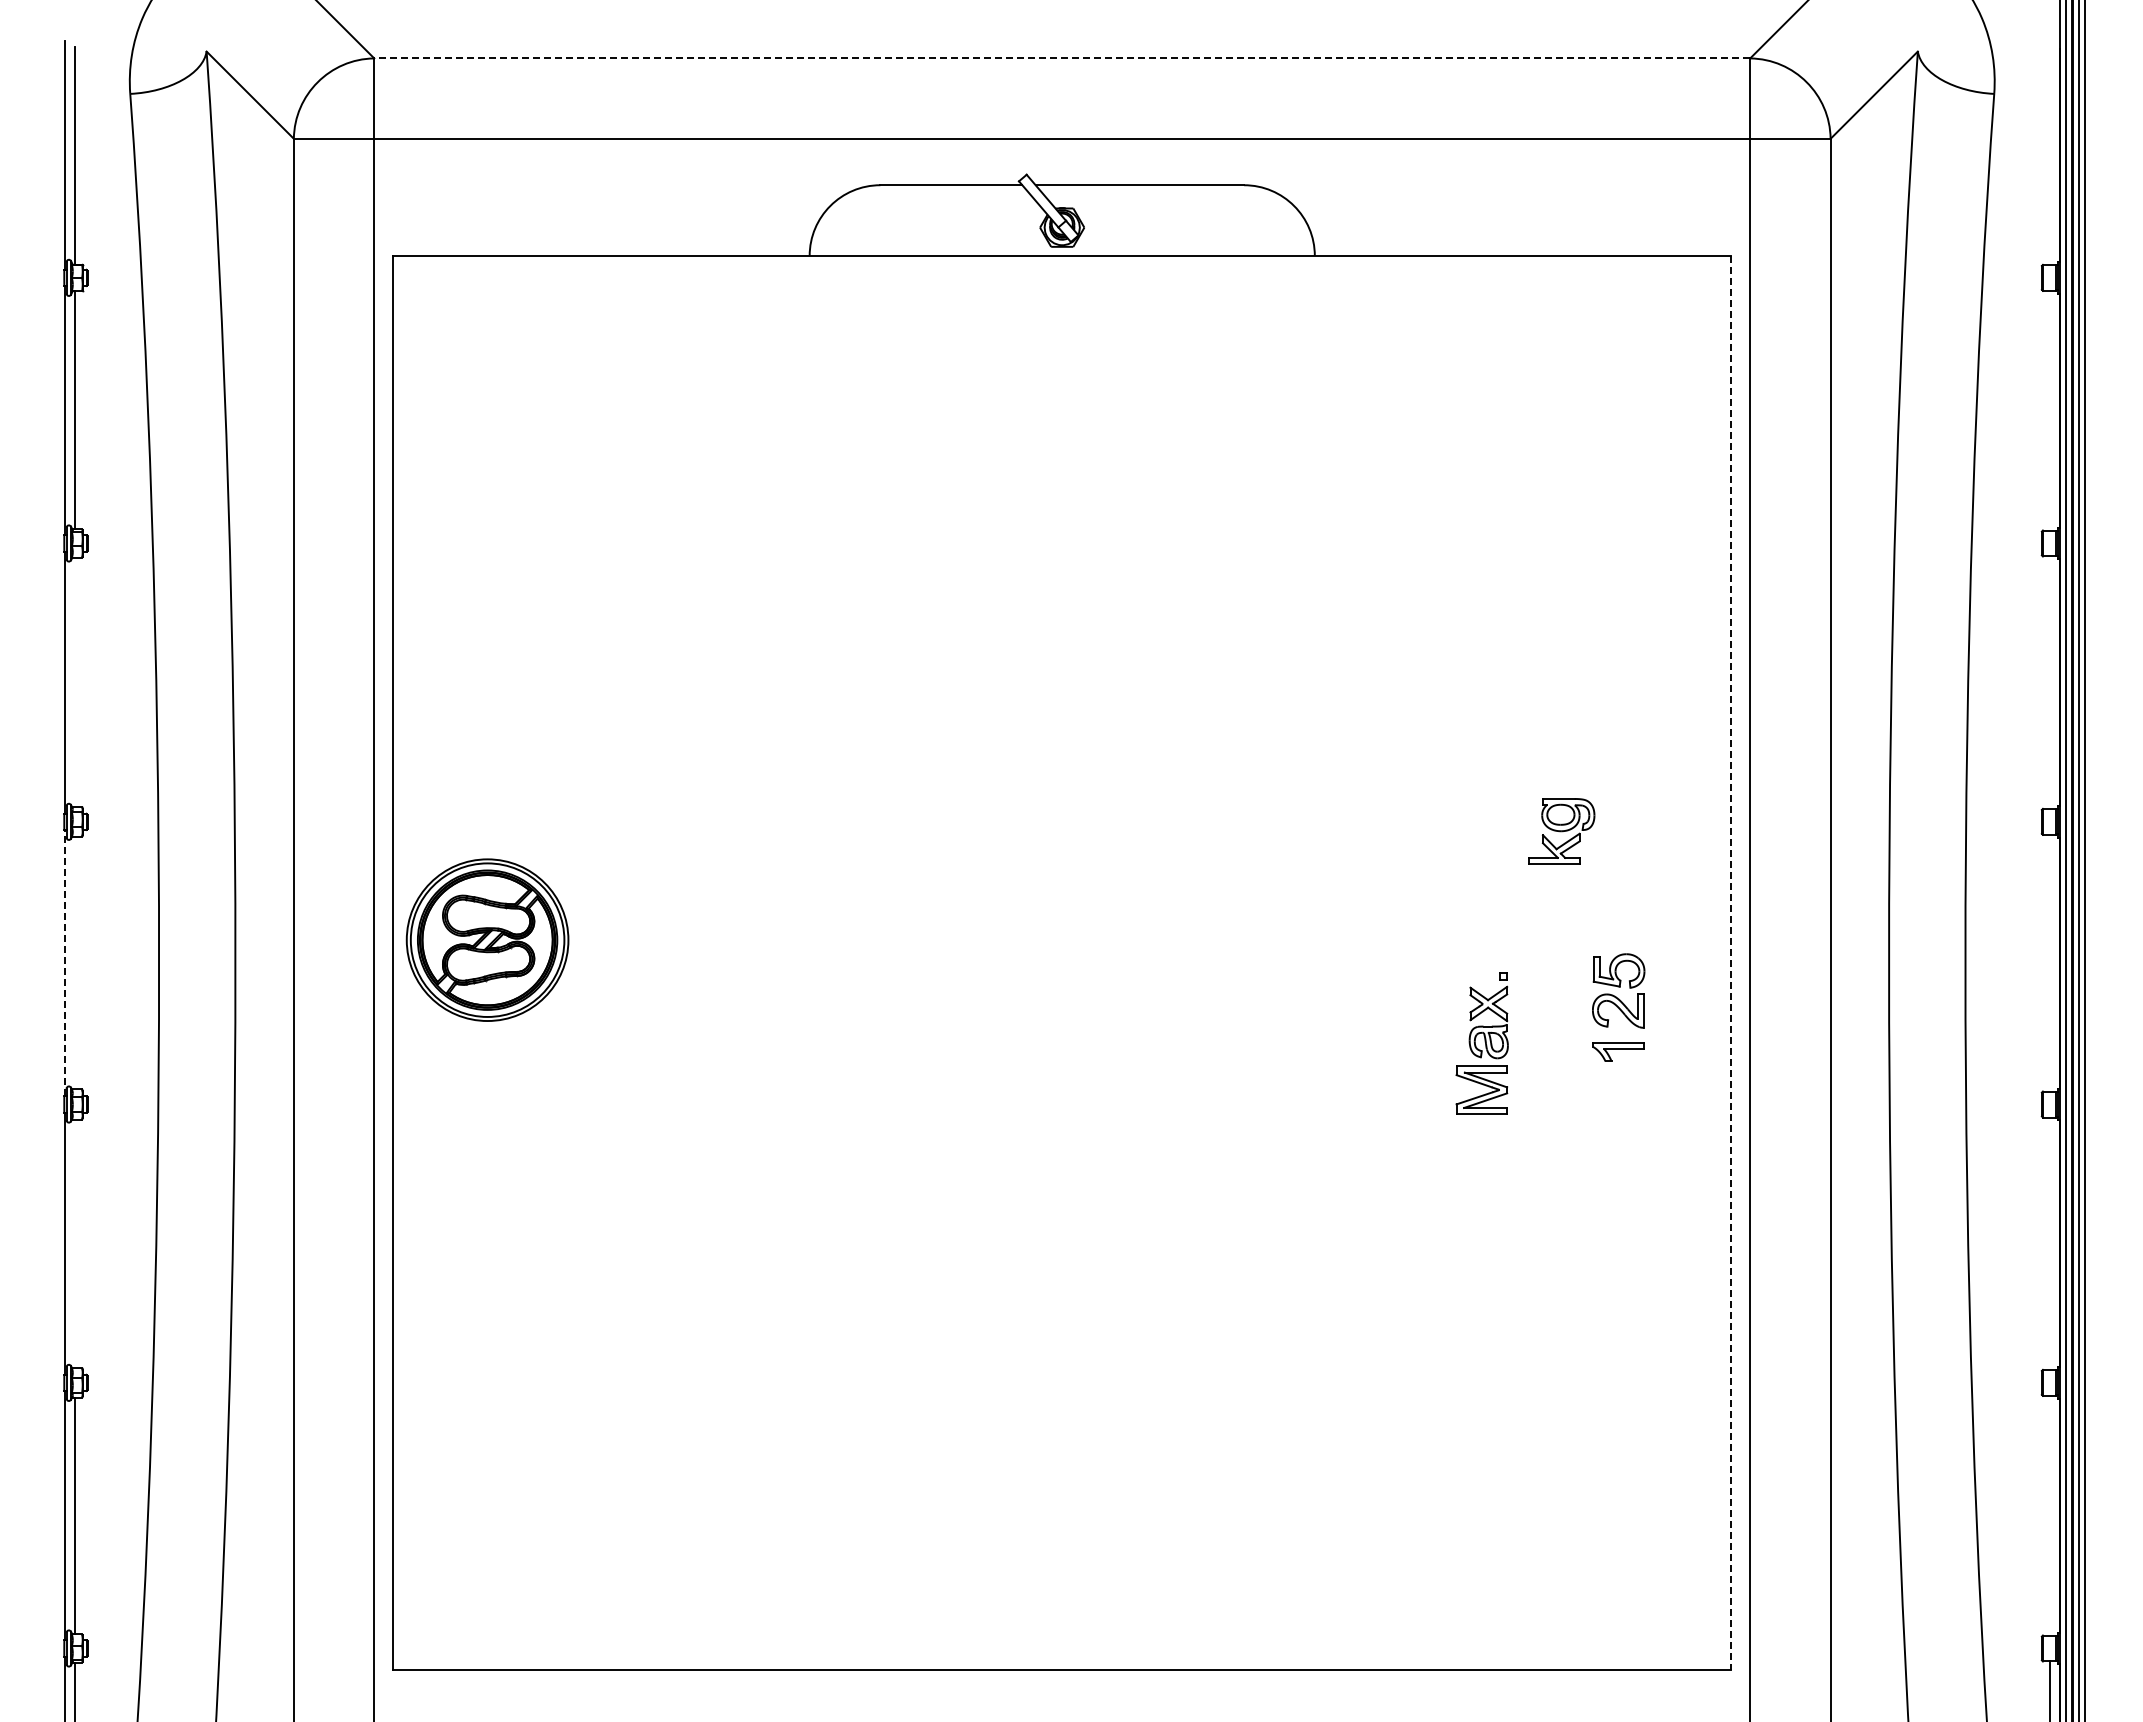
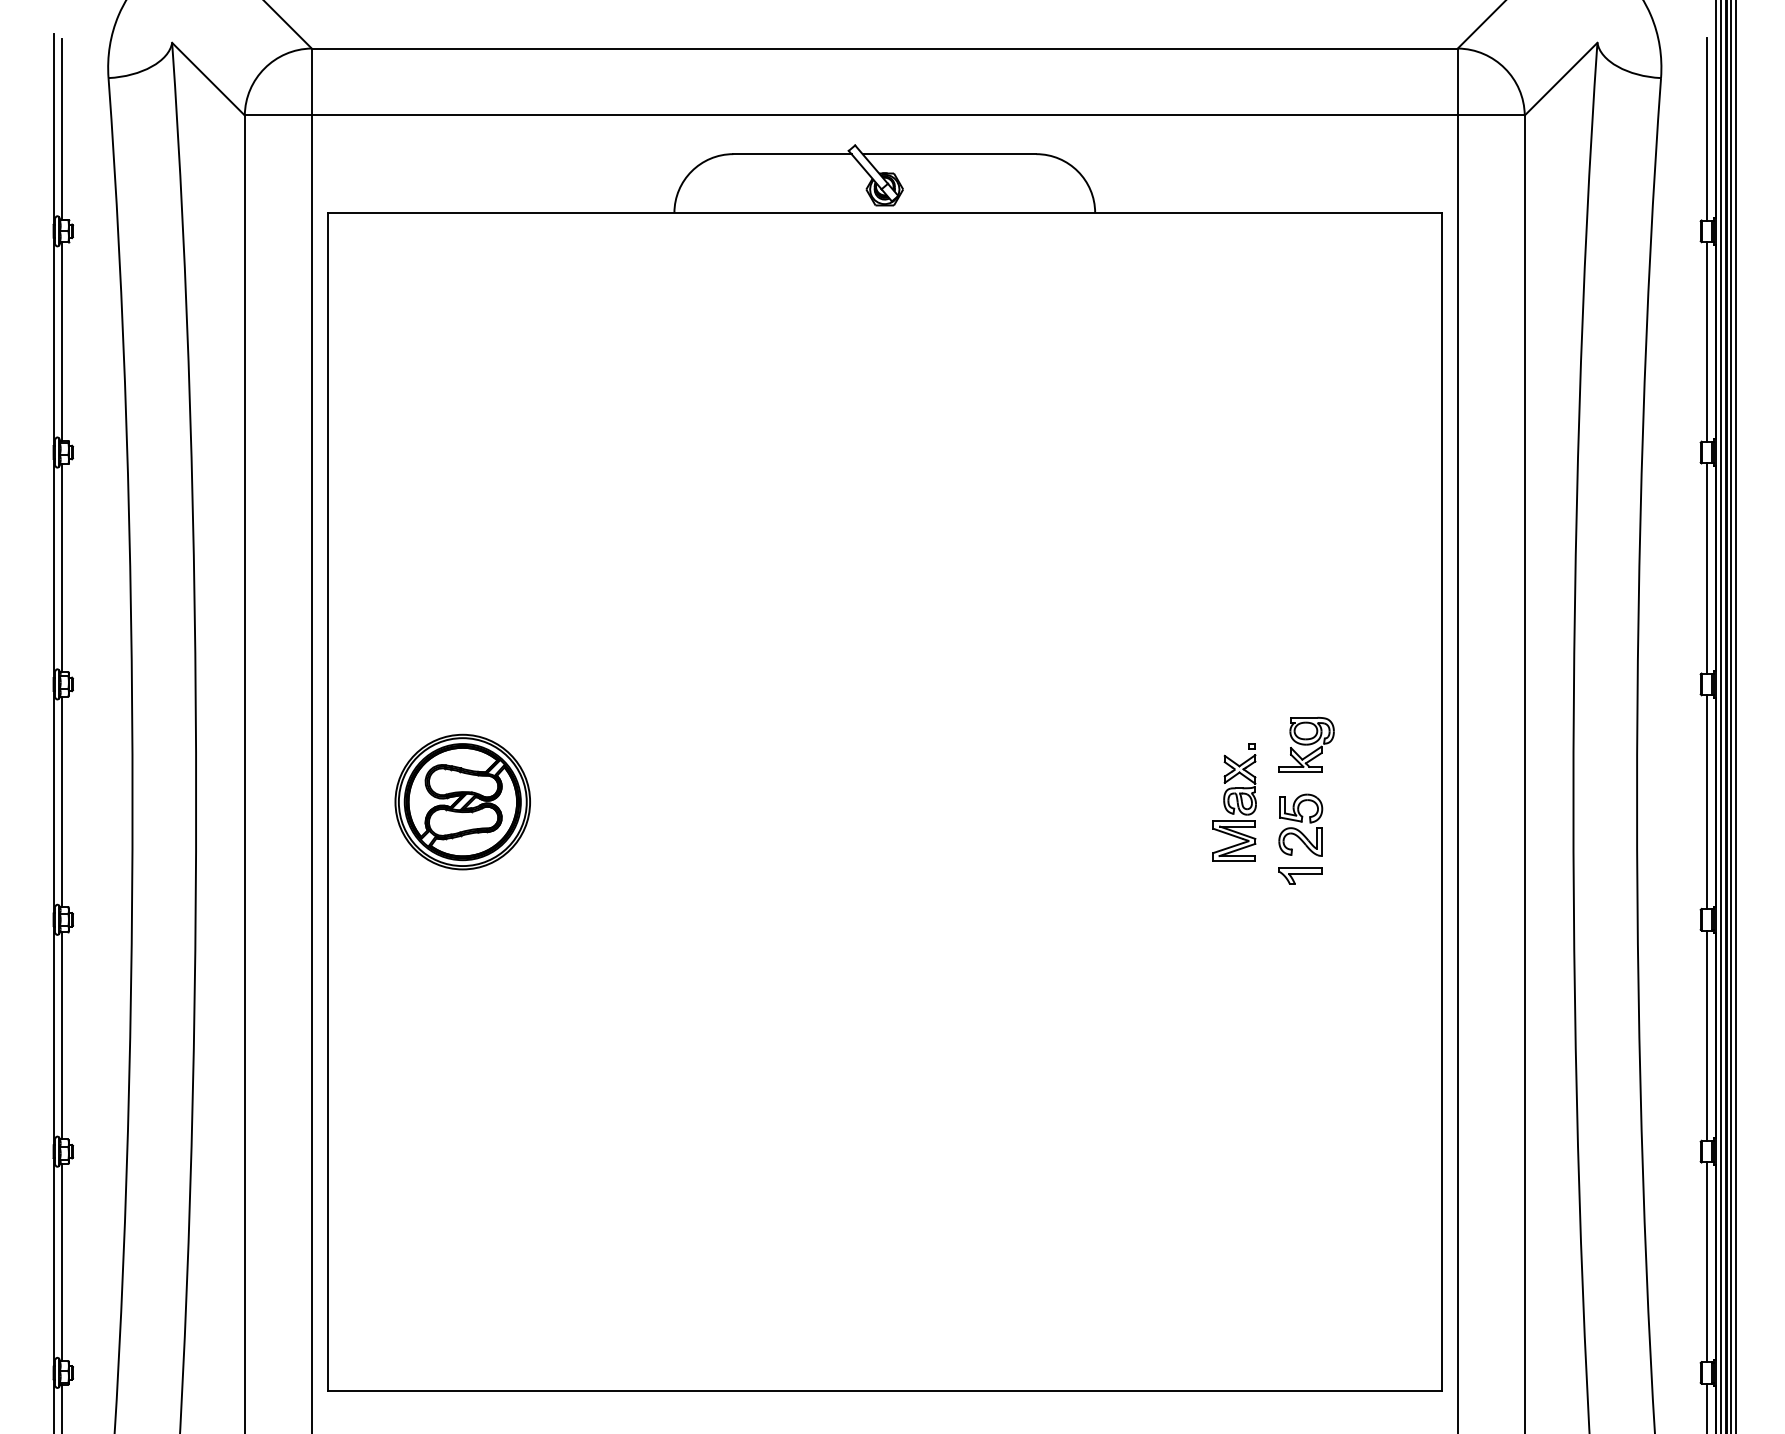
line: (1062, 58) -> (885, 48), dashed -> solid
line: (2049, 155) -> (1707, 129), added
line: (2049, 410) -> (1707, 341), added
line: (74, 681) -> (62, 567), added
line: (2049, 682) -> (1707, 568), added
part: (1561, 831) -> (1306, 744), moved
part: (487, 939) -> (462, 801), moved
line: (64, 962) -> (53, 801), dashed -> solid
line: (74, 962) -> (62, 801), added
line: (2049, 962) -> (1707, 801), added
line: (1731, 963) -> (1442, 802), dashed -> solid
part: (1618, 990) -> (1300, 824), moved
part: (1481, 1043) -> (1233, 802), moved
part: (1618, 1051) -> (1300, 875), moved
line: (74, 1243) -> (62, 1035), added
line: (2049, 1243) -> (1707, 1035), added
line: (2049, 1515) -> (1707, 1262), added

